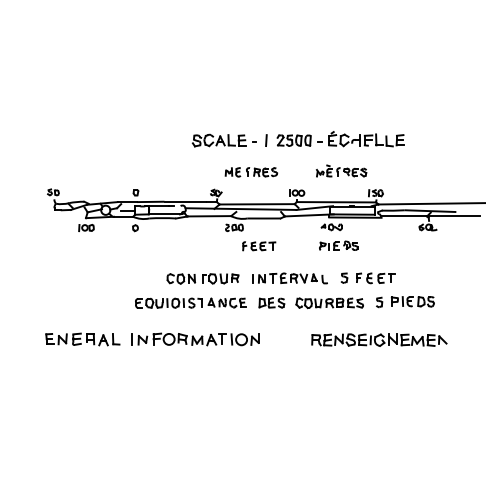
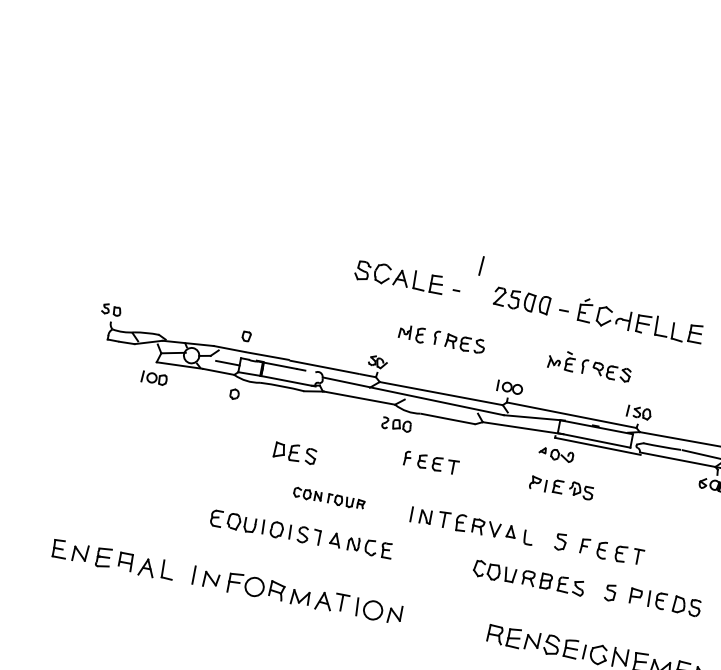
line: (266, 140) -> (481, 265), moved
part: (202, 278) -> (328, 497), size x0.6
part: (271, 302) -> (294, 452), moved

